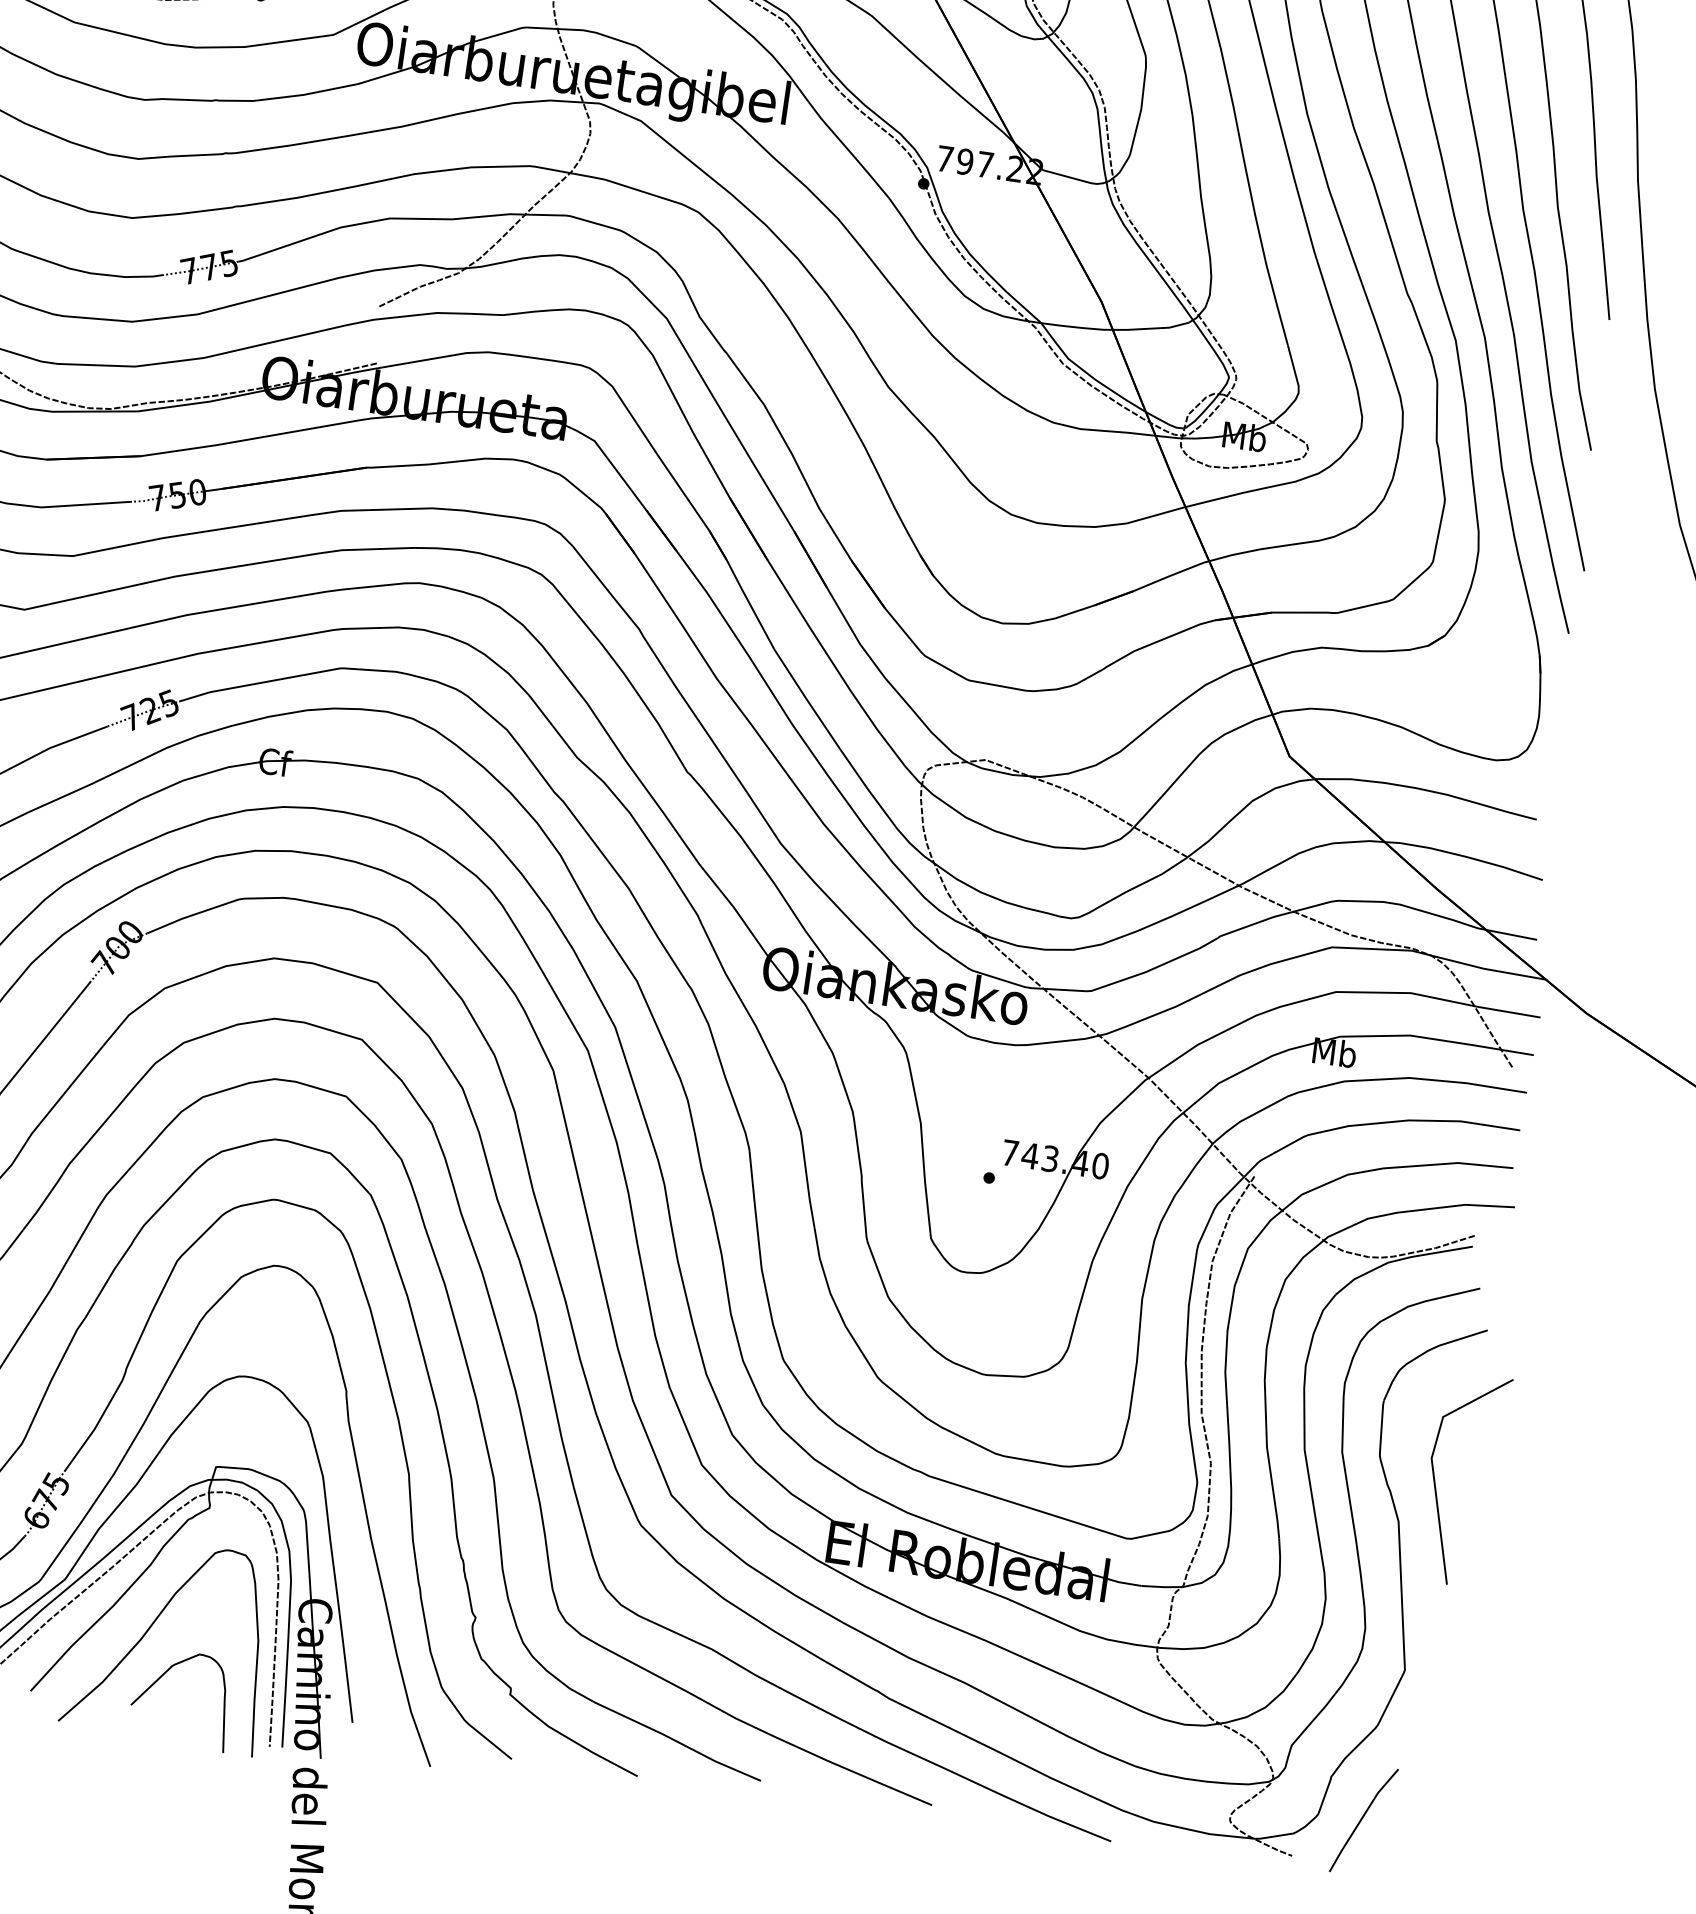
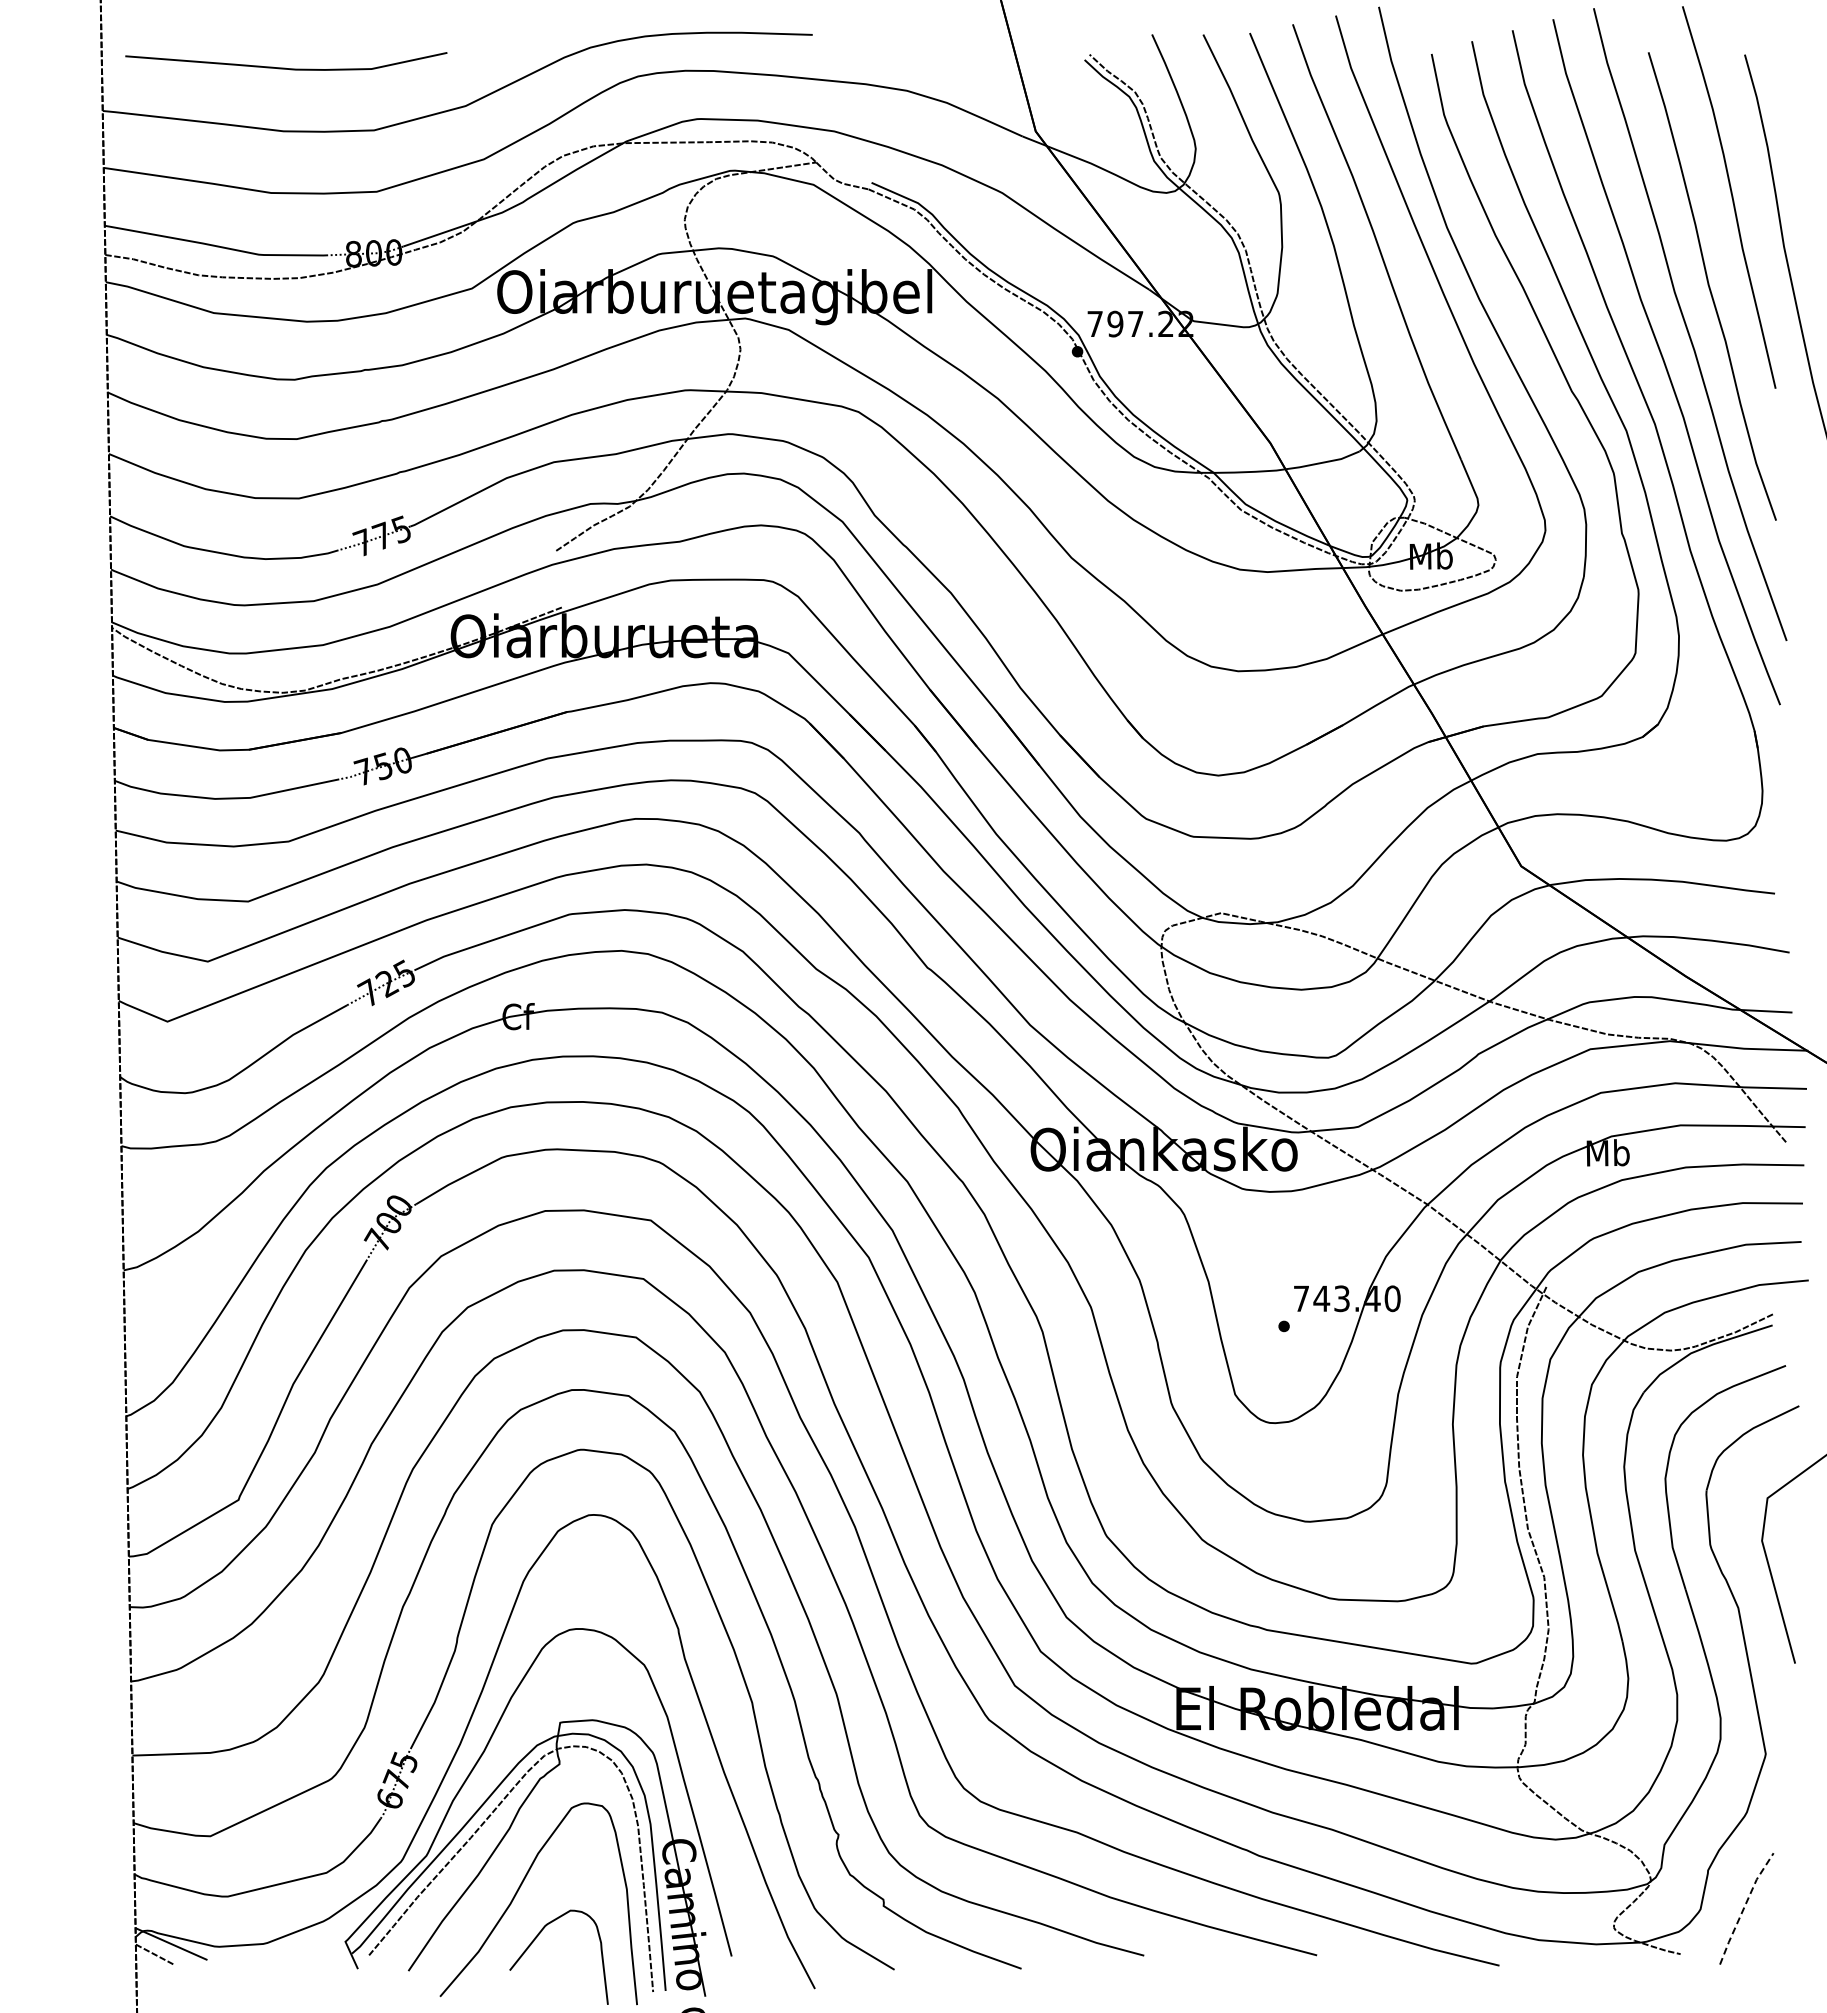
line: (1361, 1818) -> (1744, 1907), solid -> dashed

